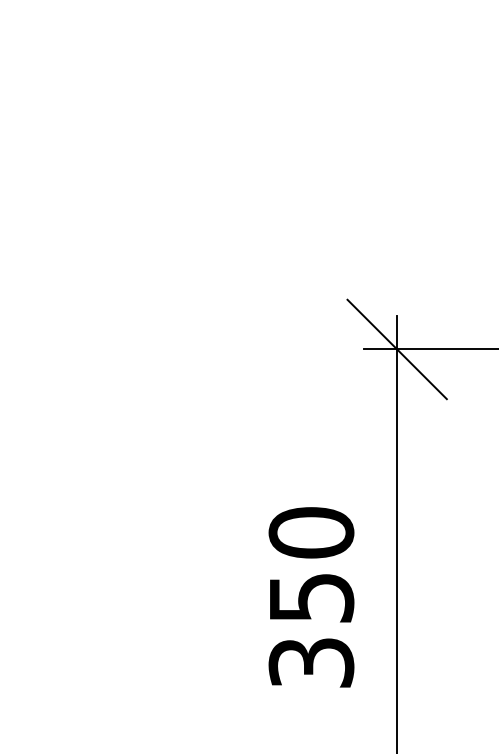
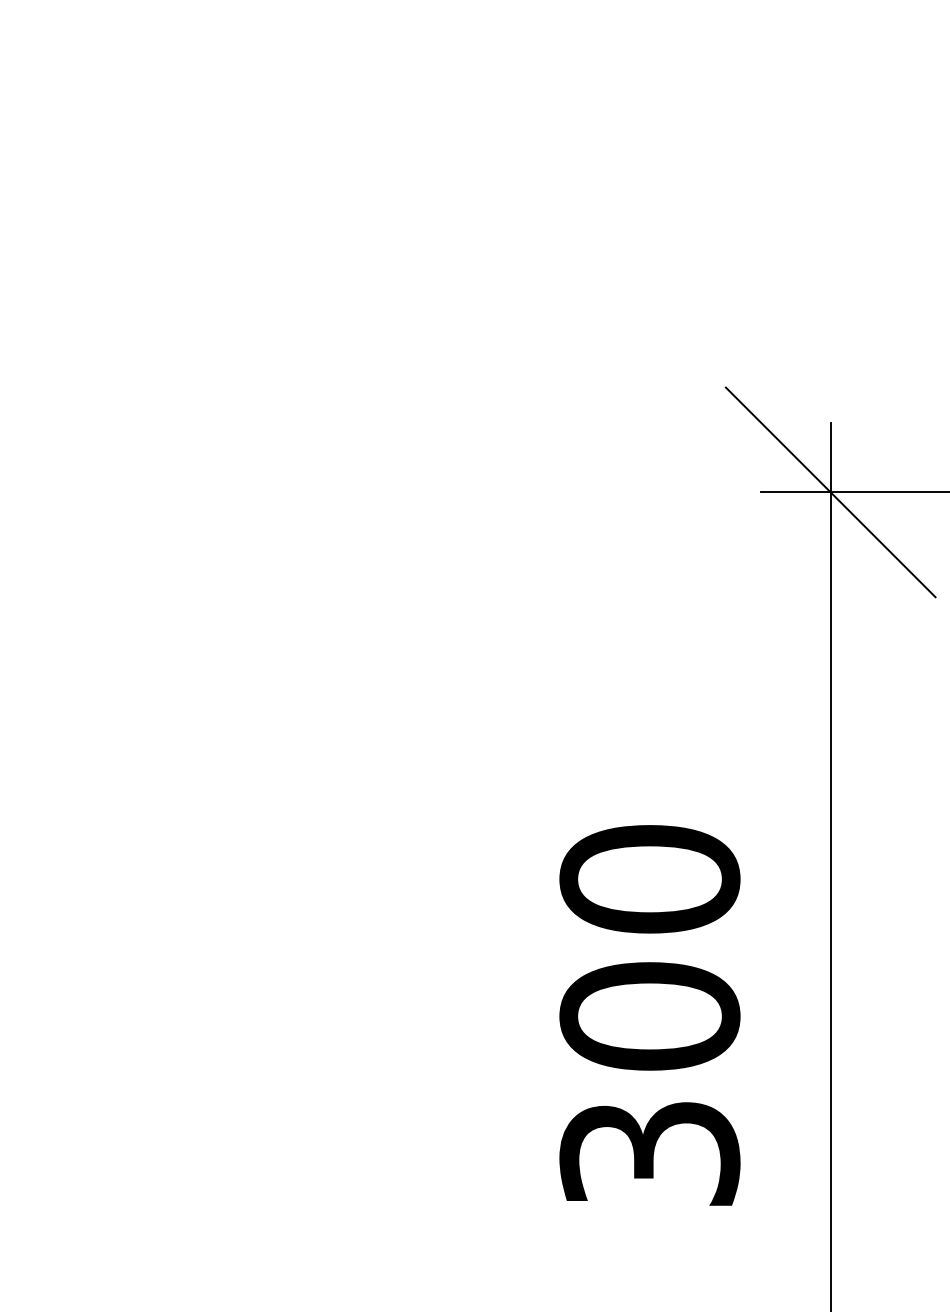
text: (311, 597) -> (649, 1015), 350 -> 300

